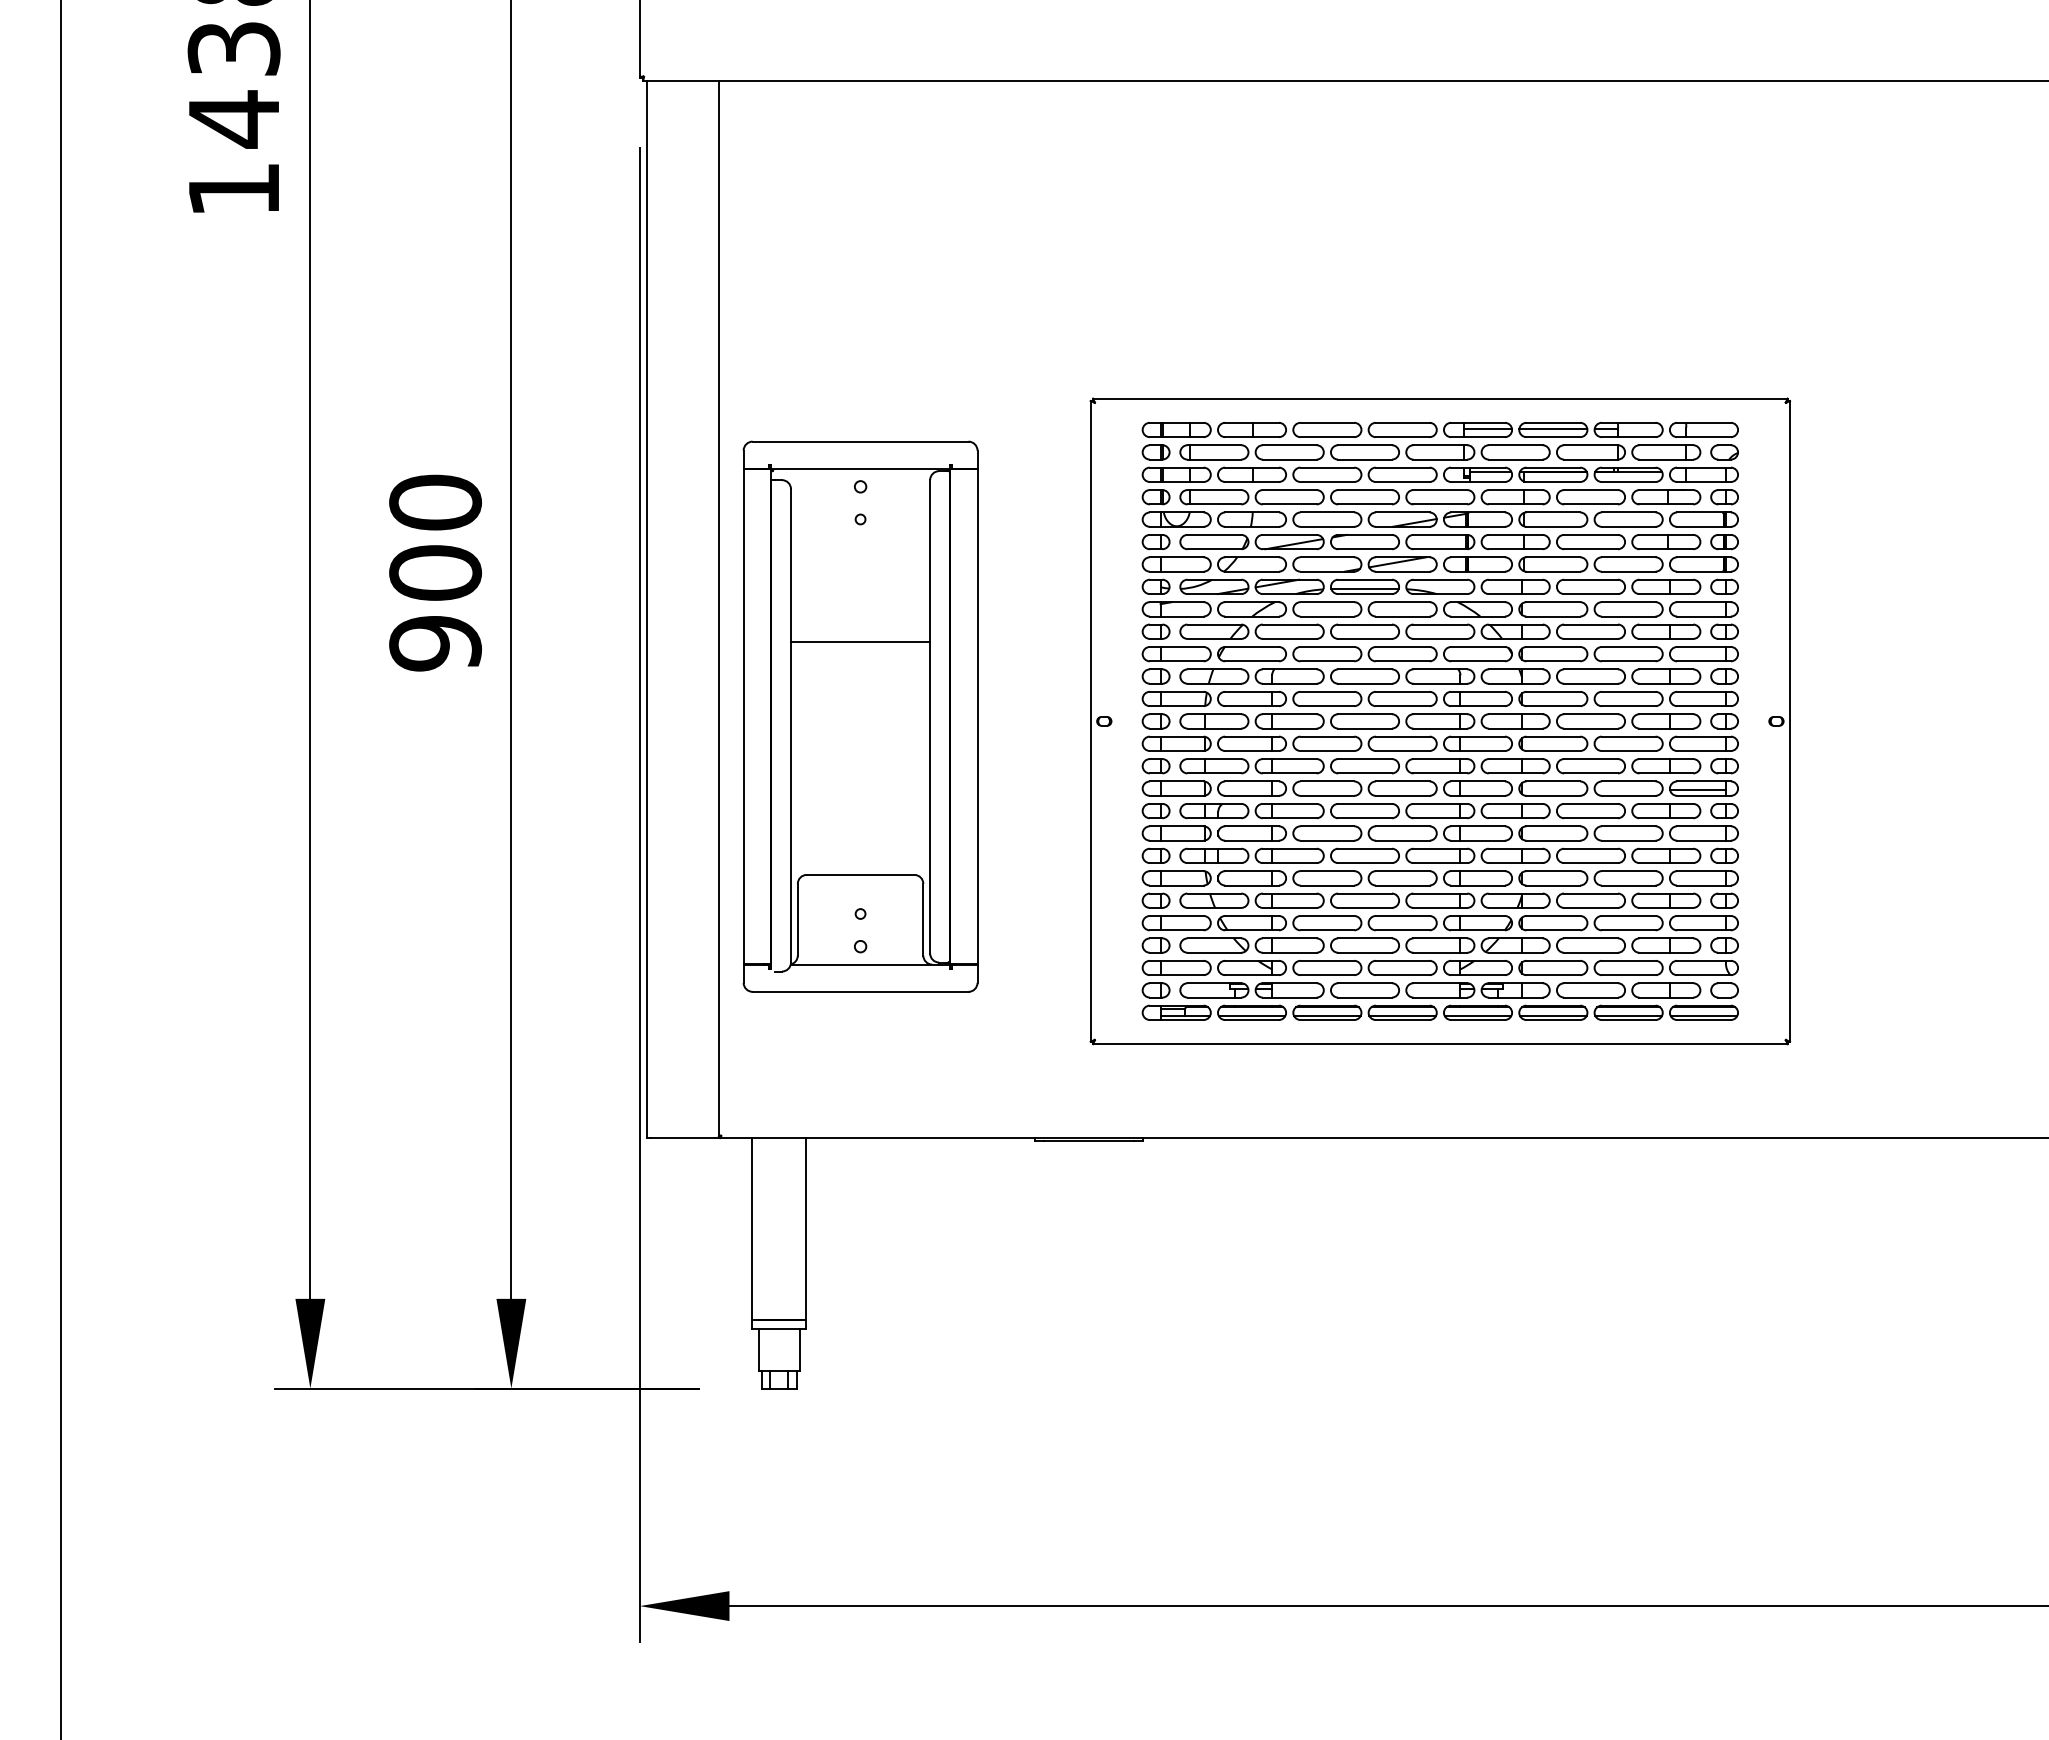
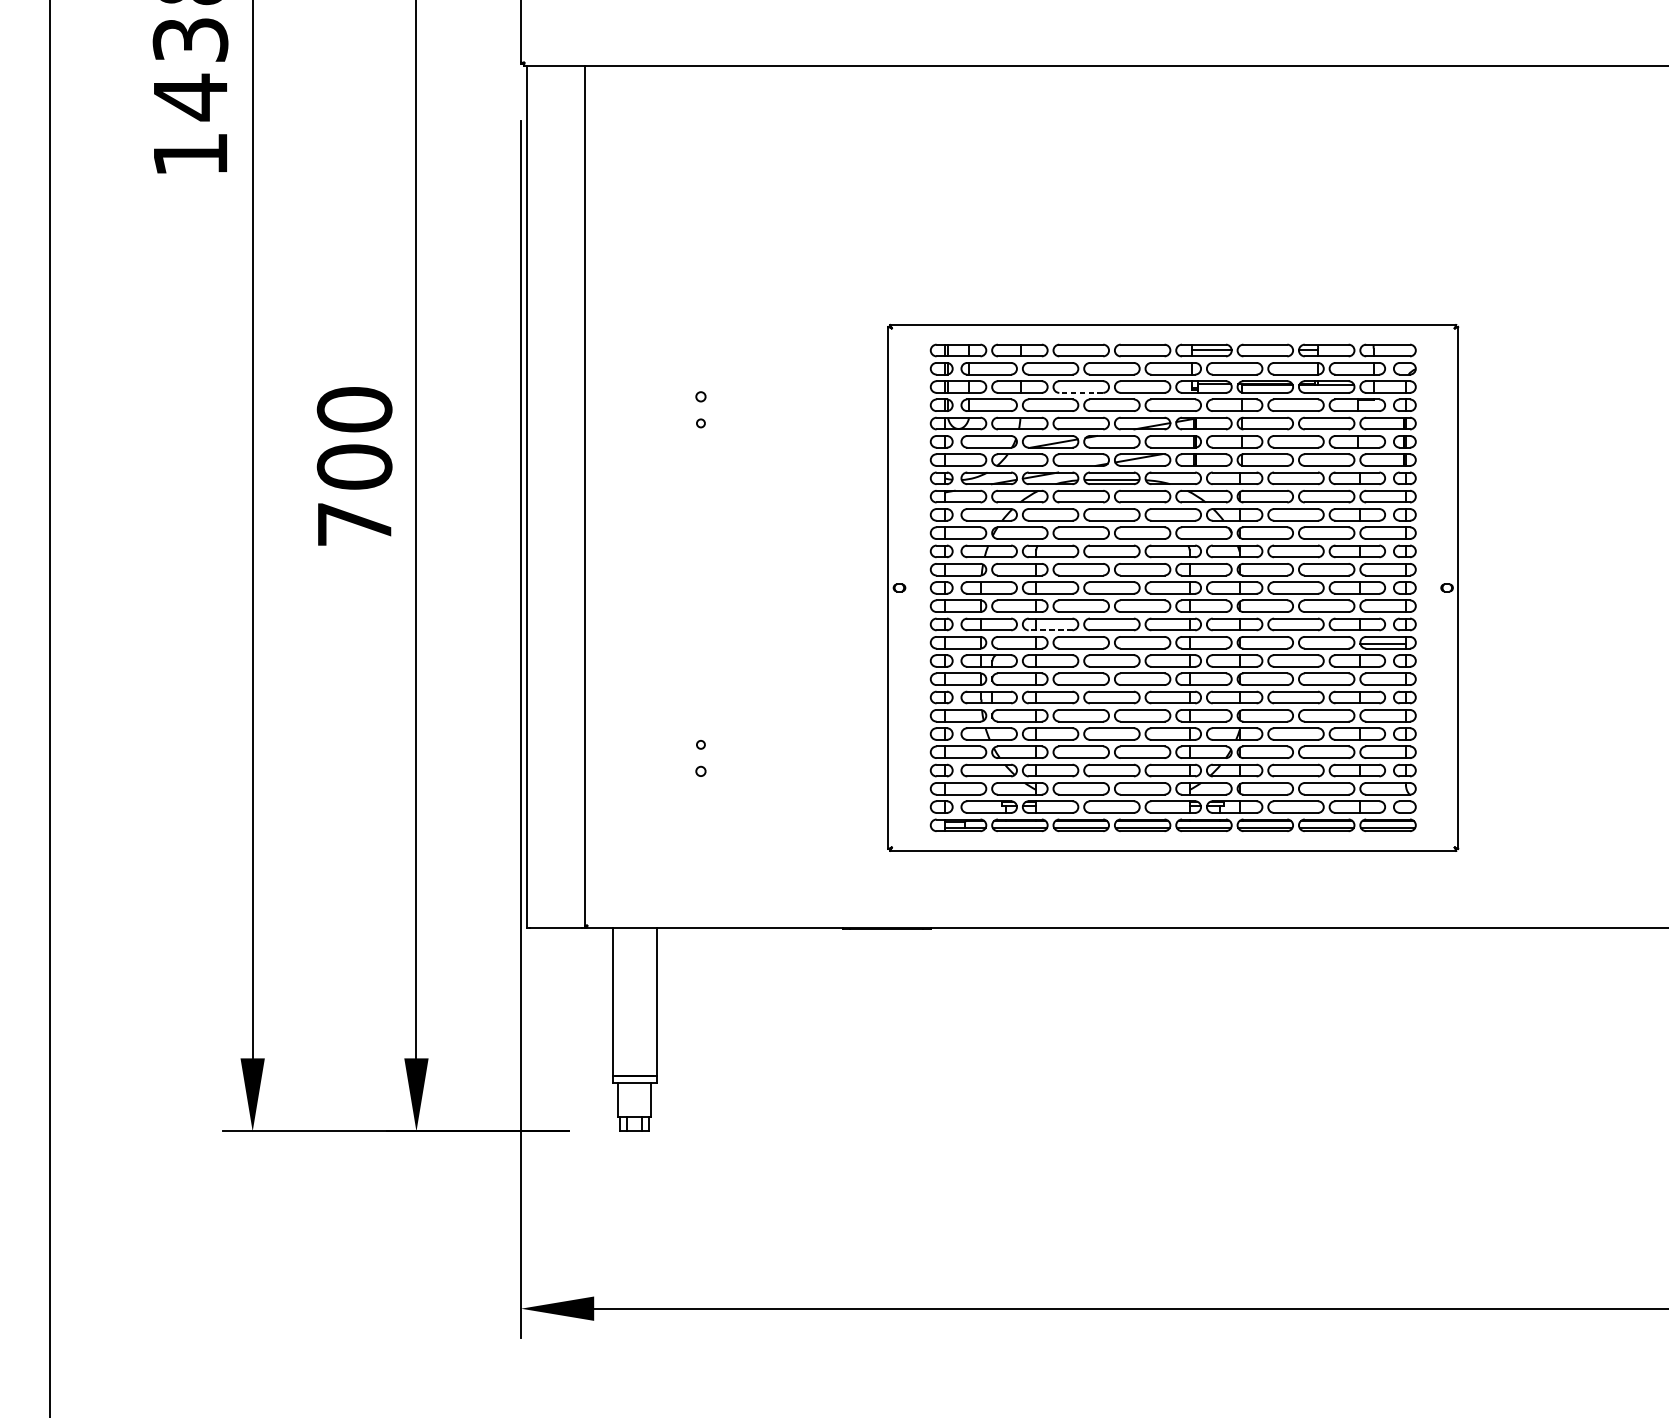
line: (1553, 428) -> (1265, 349), removed
line: (1327, 482) -> (1081, 393), solid -> dashed
text: (435, 643) -> (354, 524), 900 -> 700
part: (860, 716) -> (700, 583), removed
line: (1289, 773) -> (1050, 630), solid -> dashed

